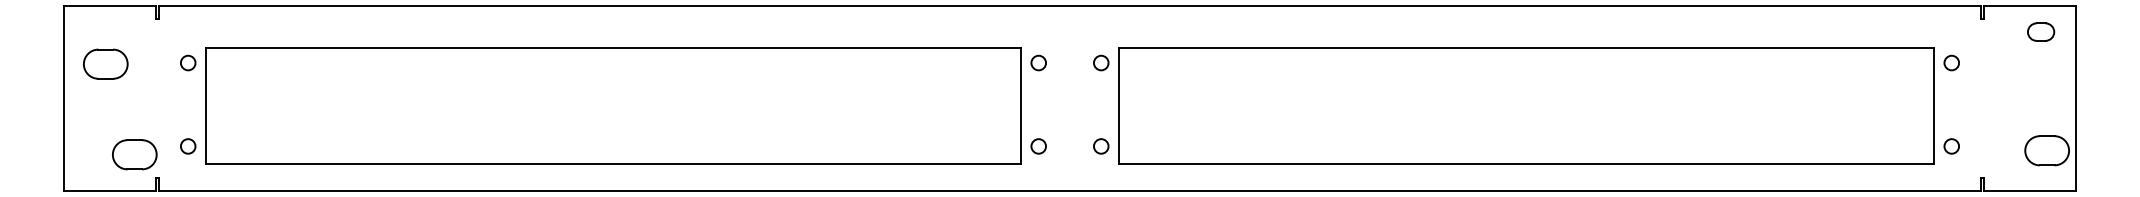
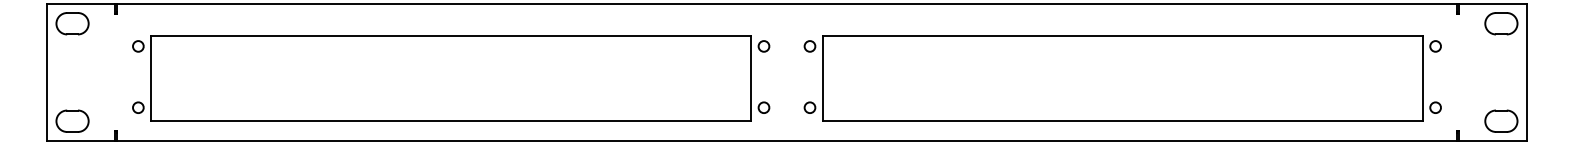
part: (2040, 31) -> (1500, 23), size x1.67
part: (105, 63) -> (72, 23), moved
part: (2046, 150) -> (1500, 121), moved
part: (134, 154) -> (72, 121), moved

